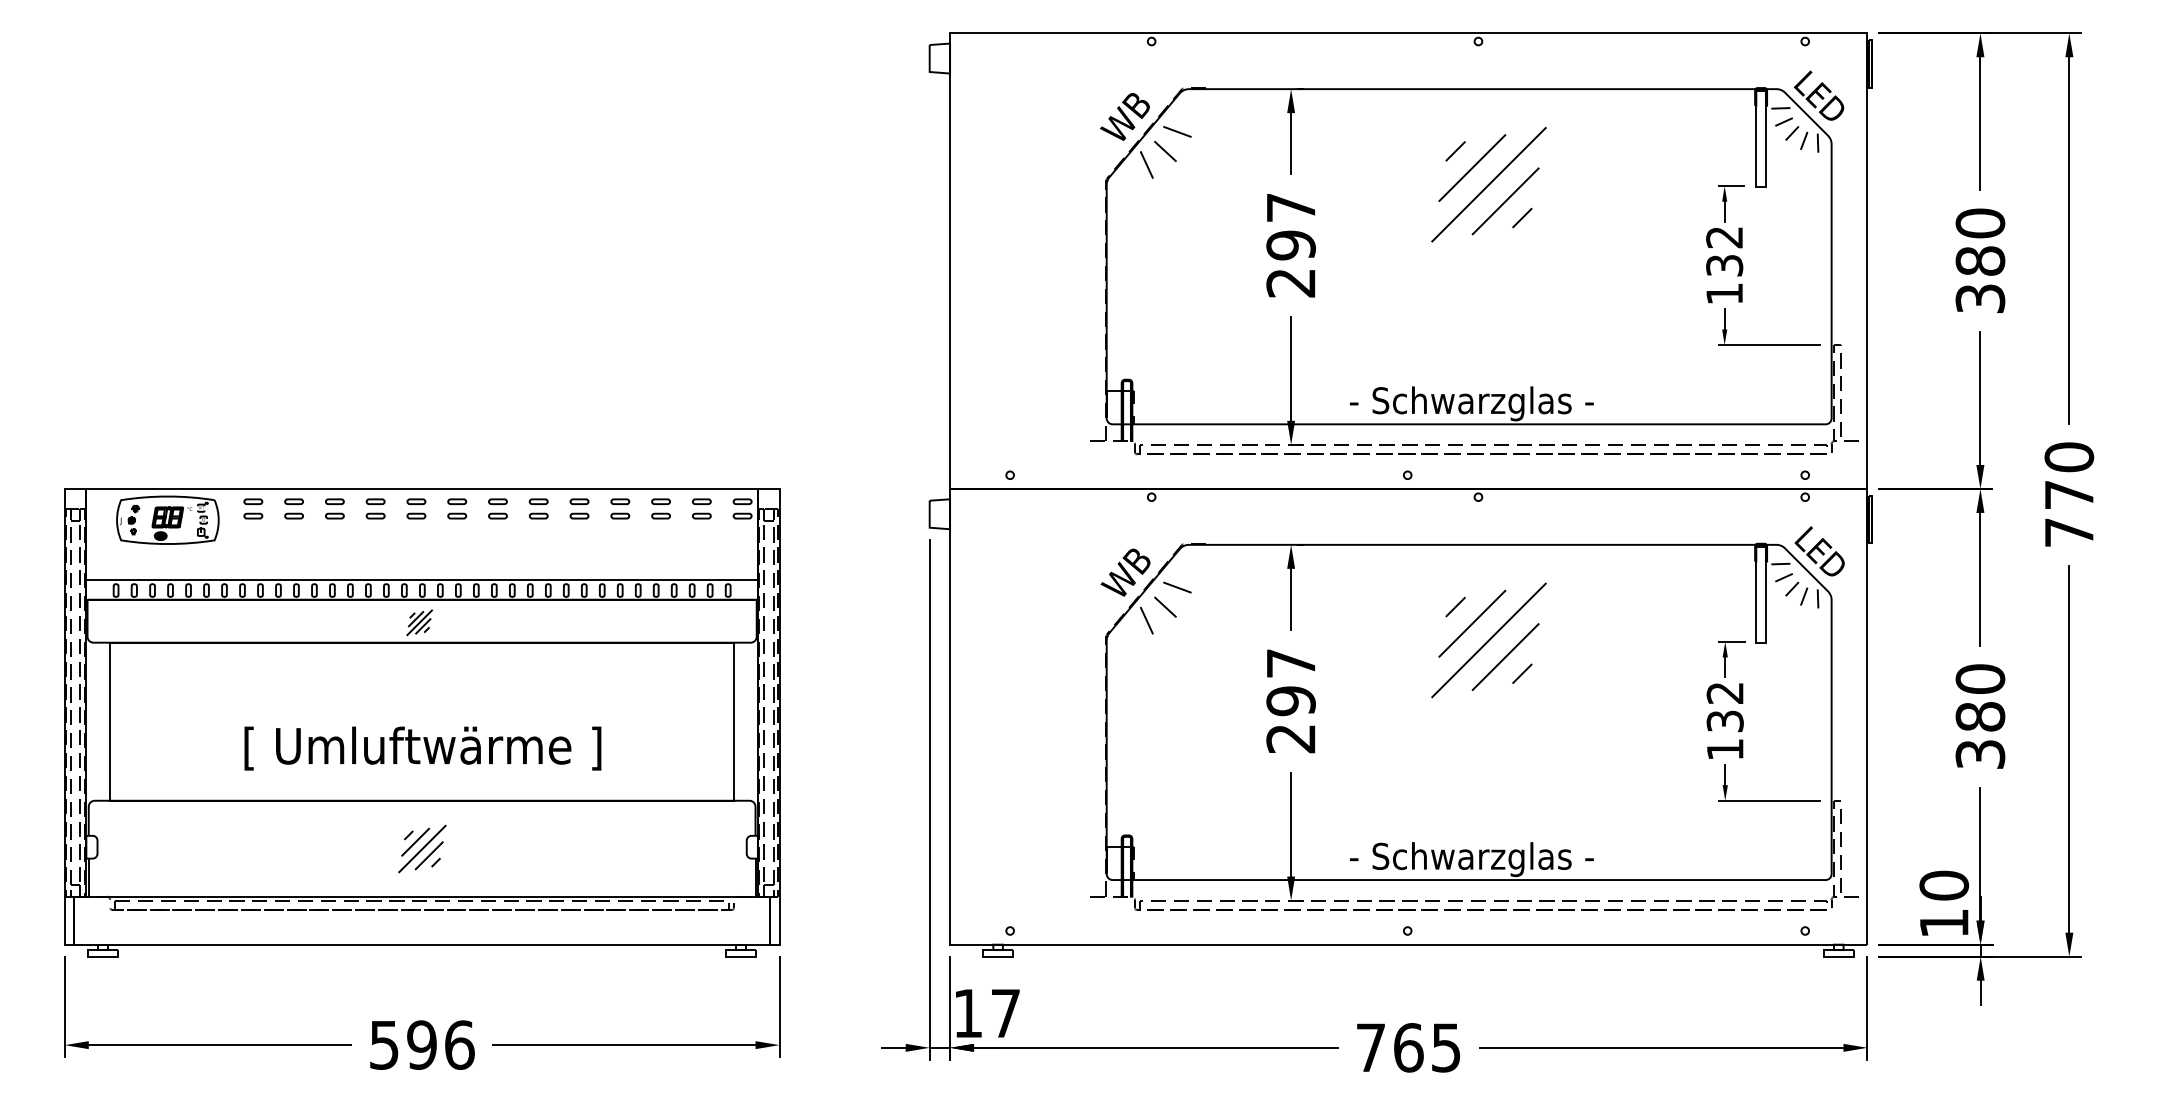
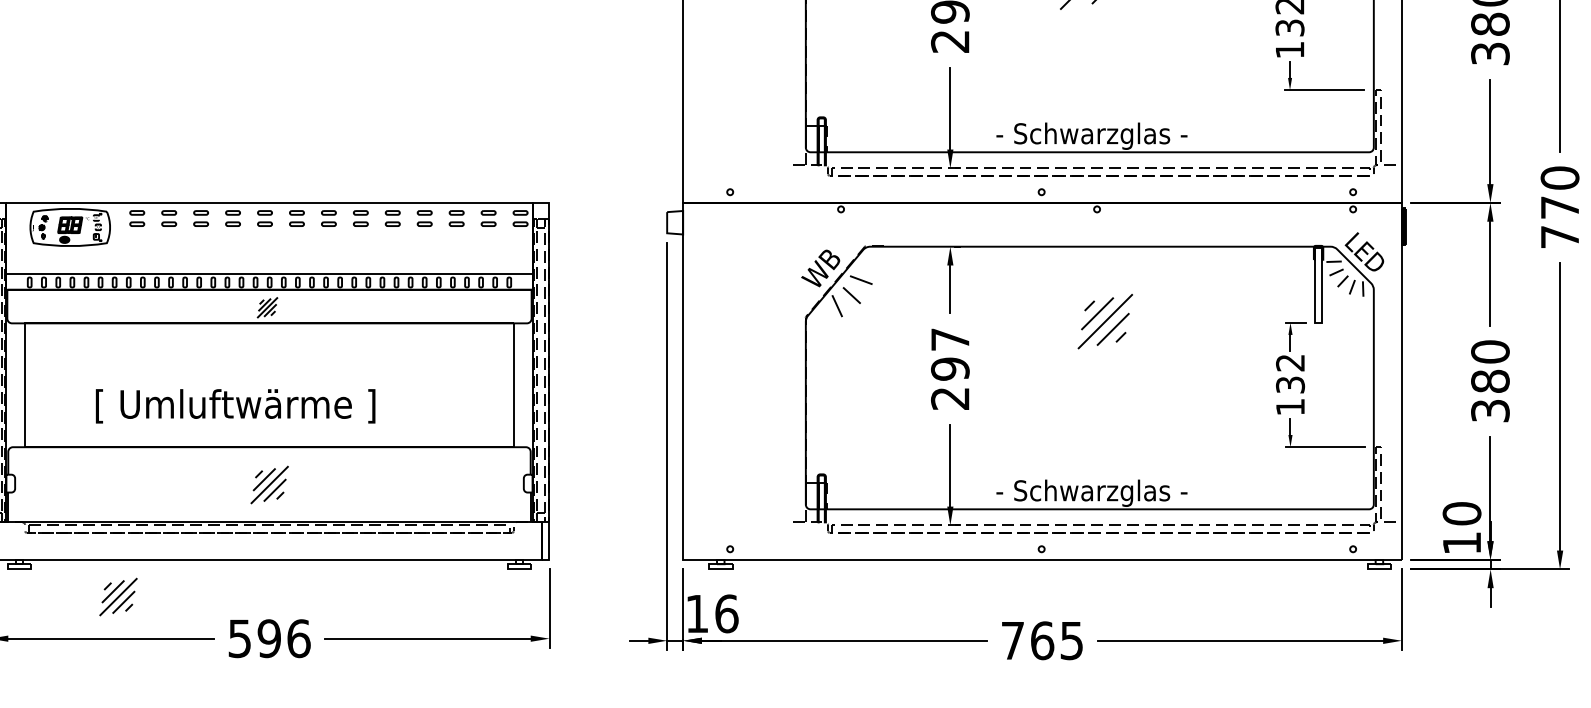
part: (1488, 640) -> (1104, 321), size x0.6
text: (422, 748) -> (235, 406), moved
part: (229, 991) -> (118, 596), added
text: (1005, 1013) -> (726, 613), 17 -> 16

